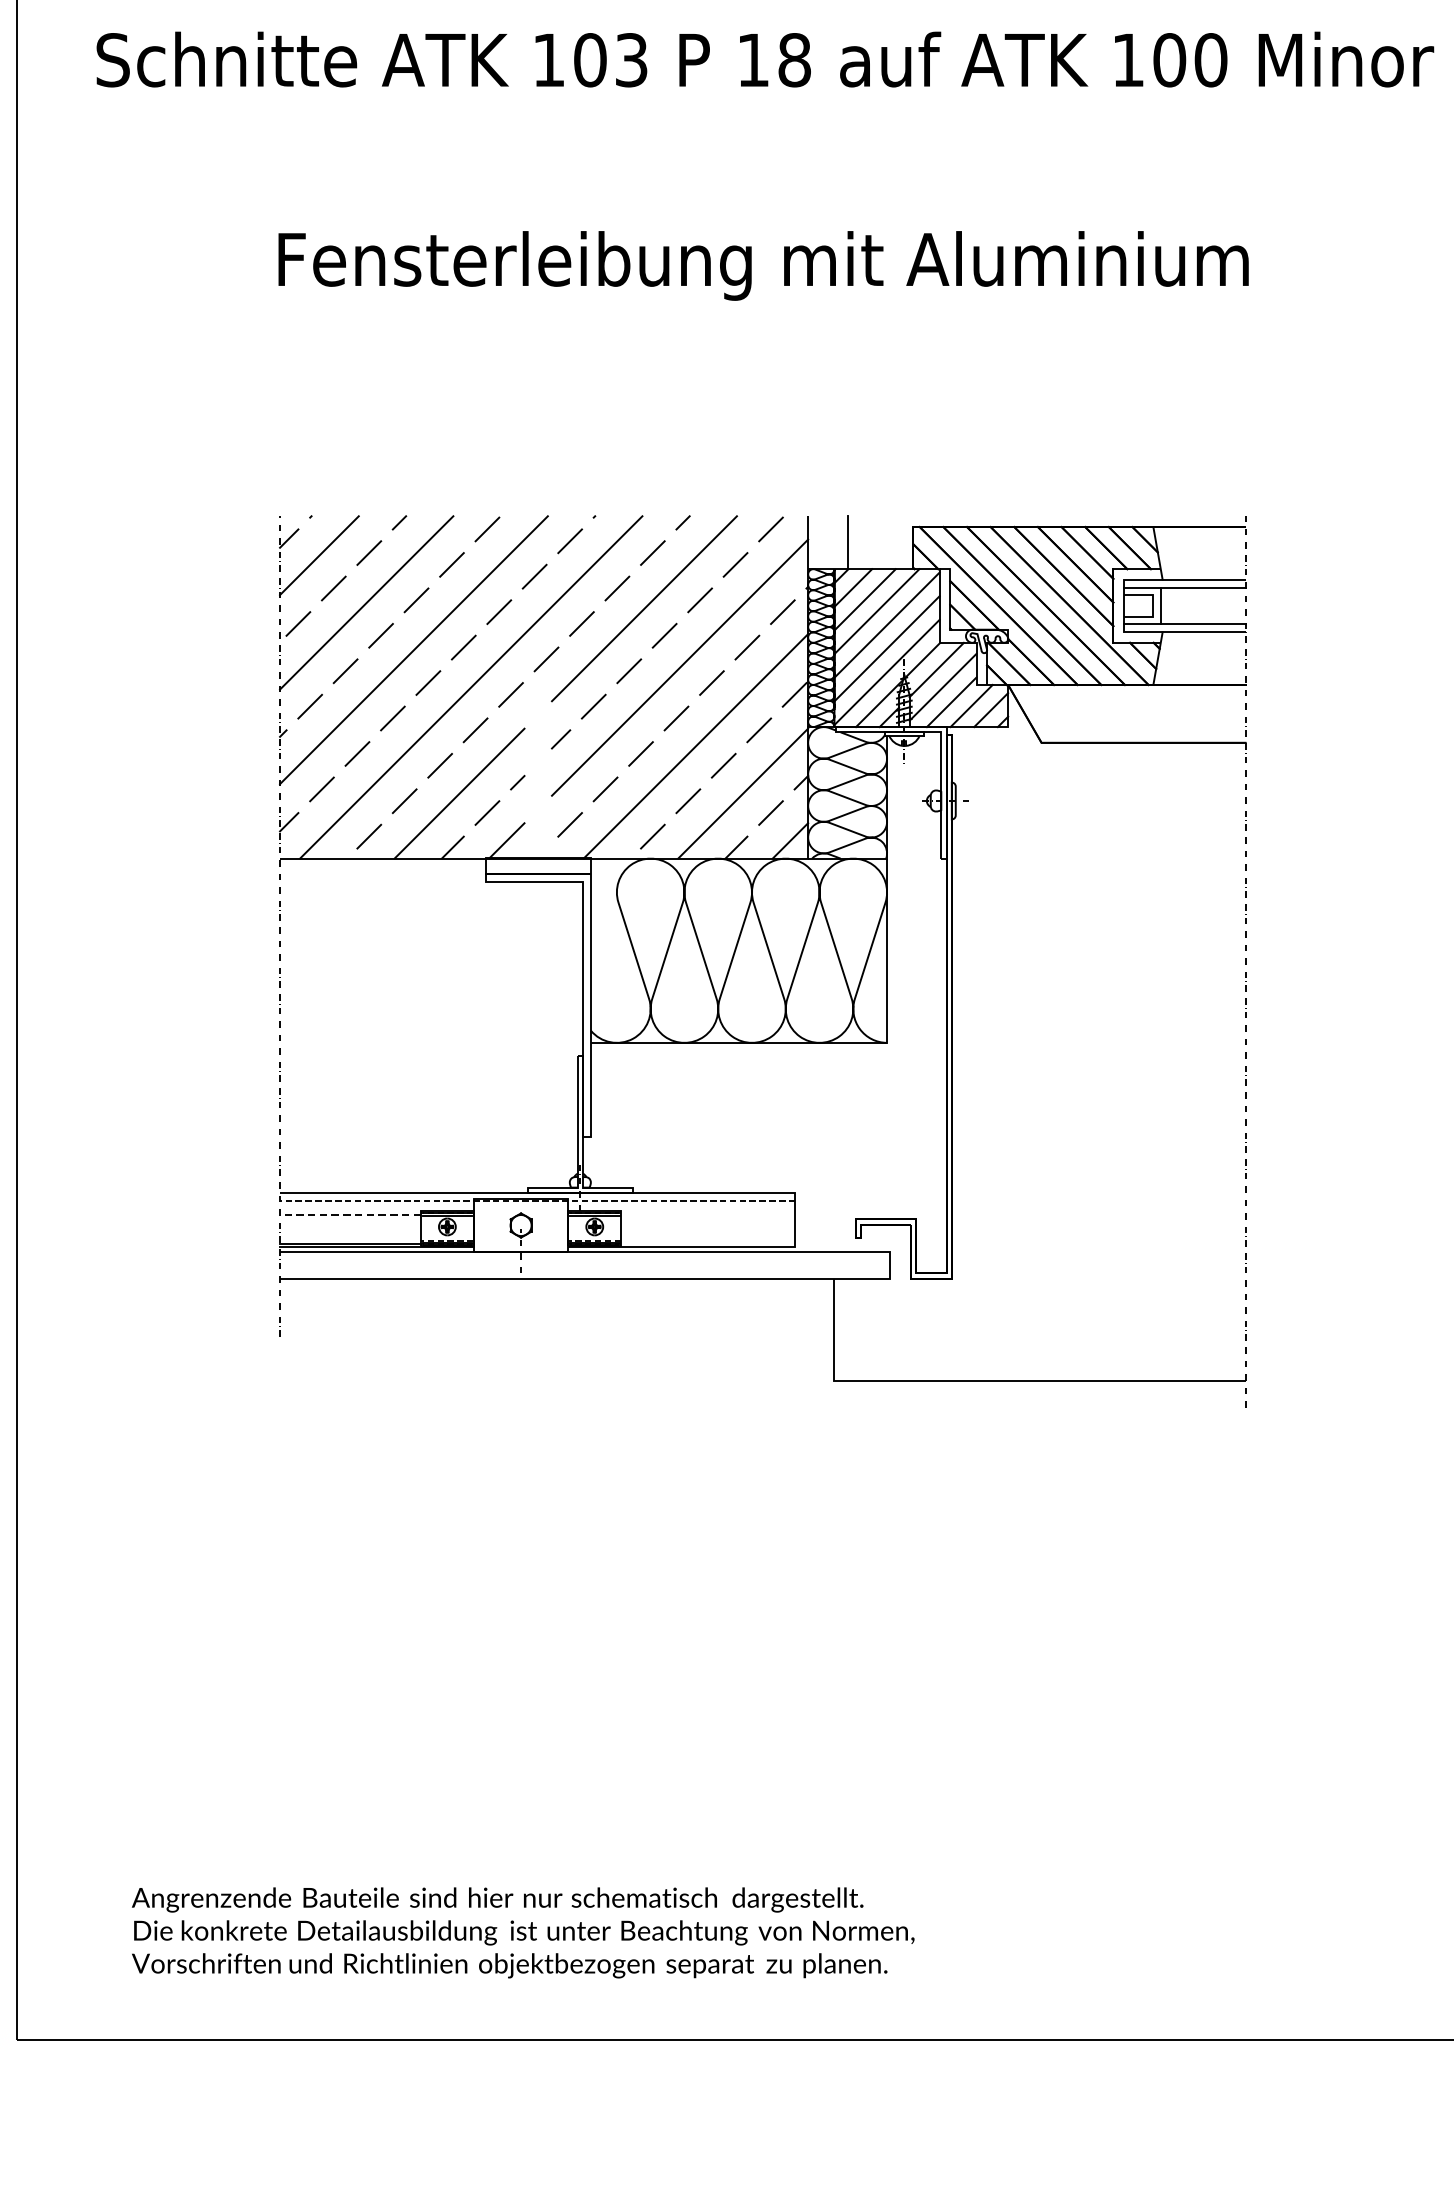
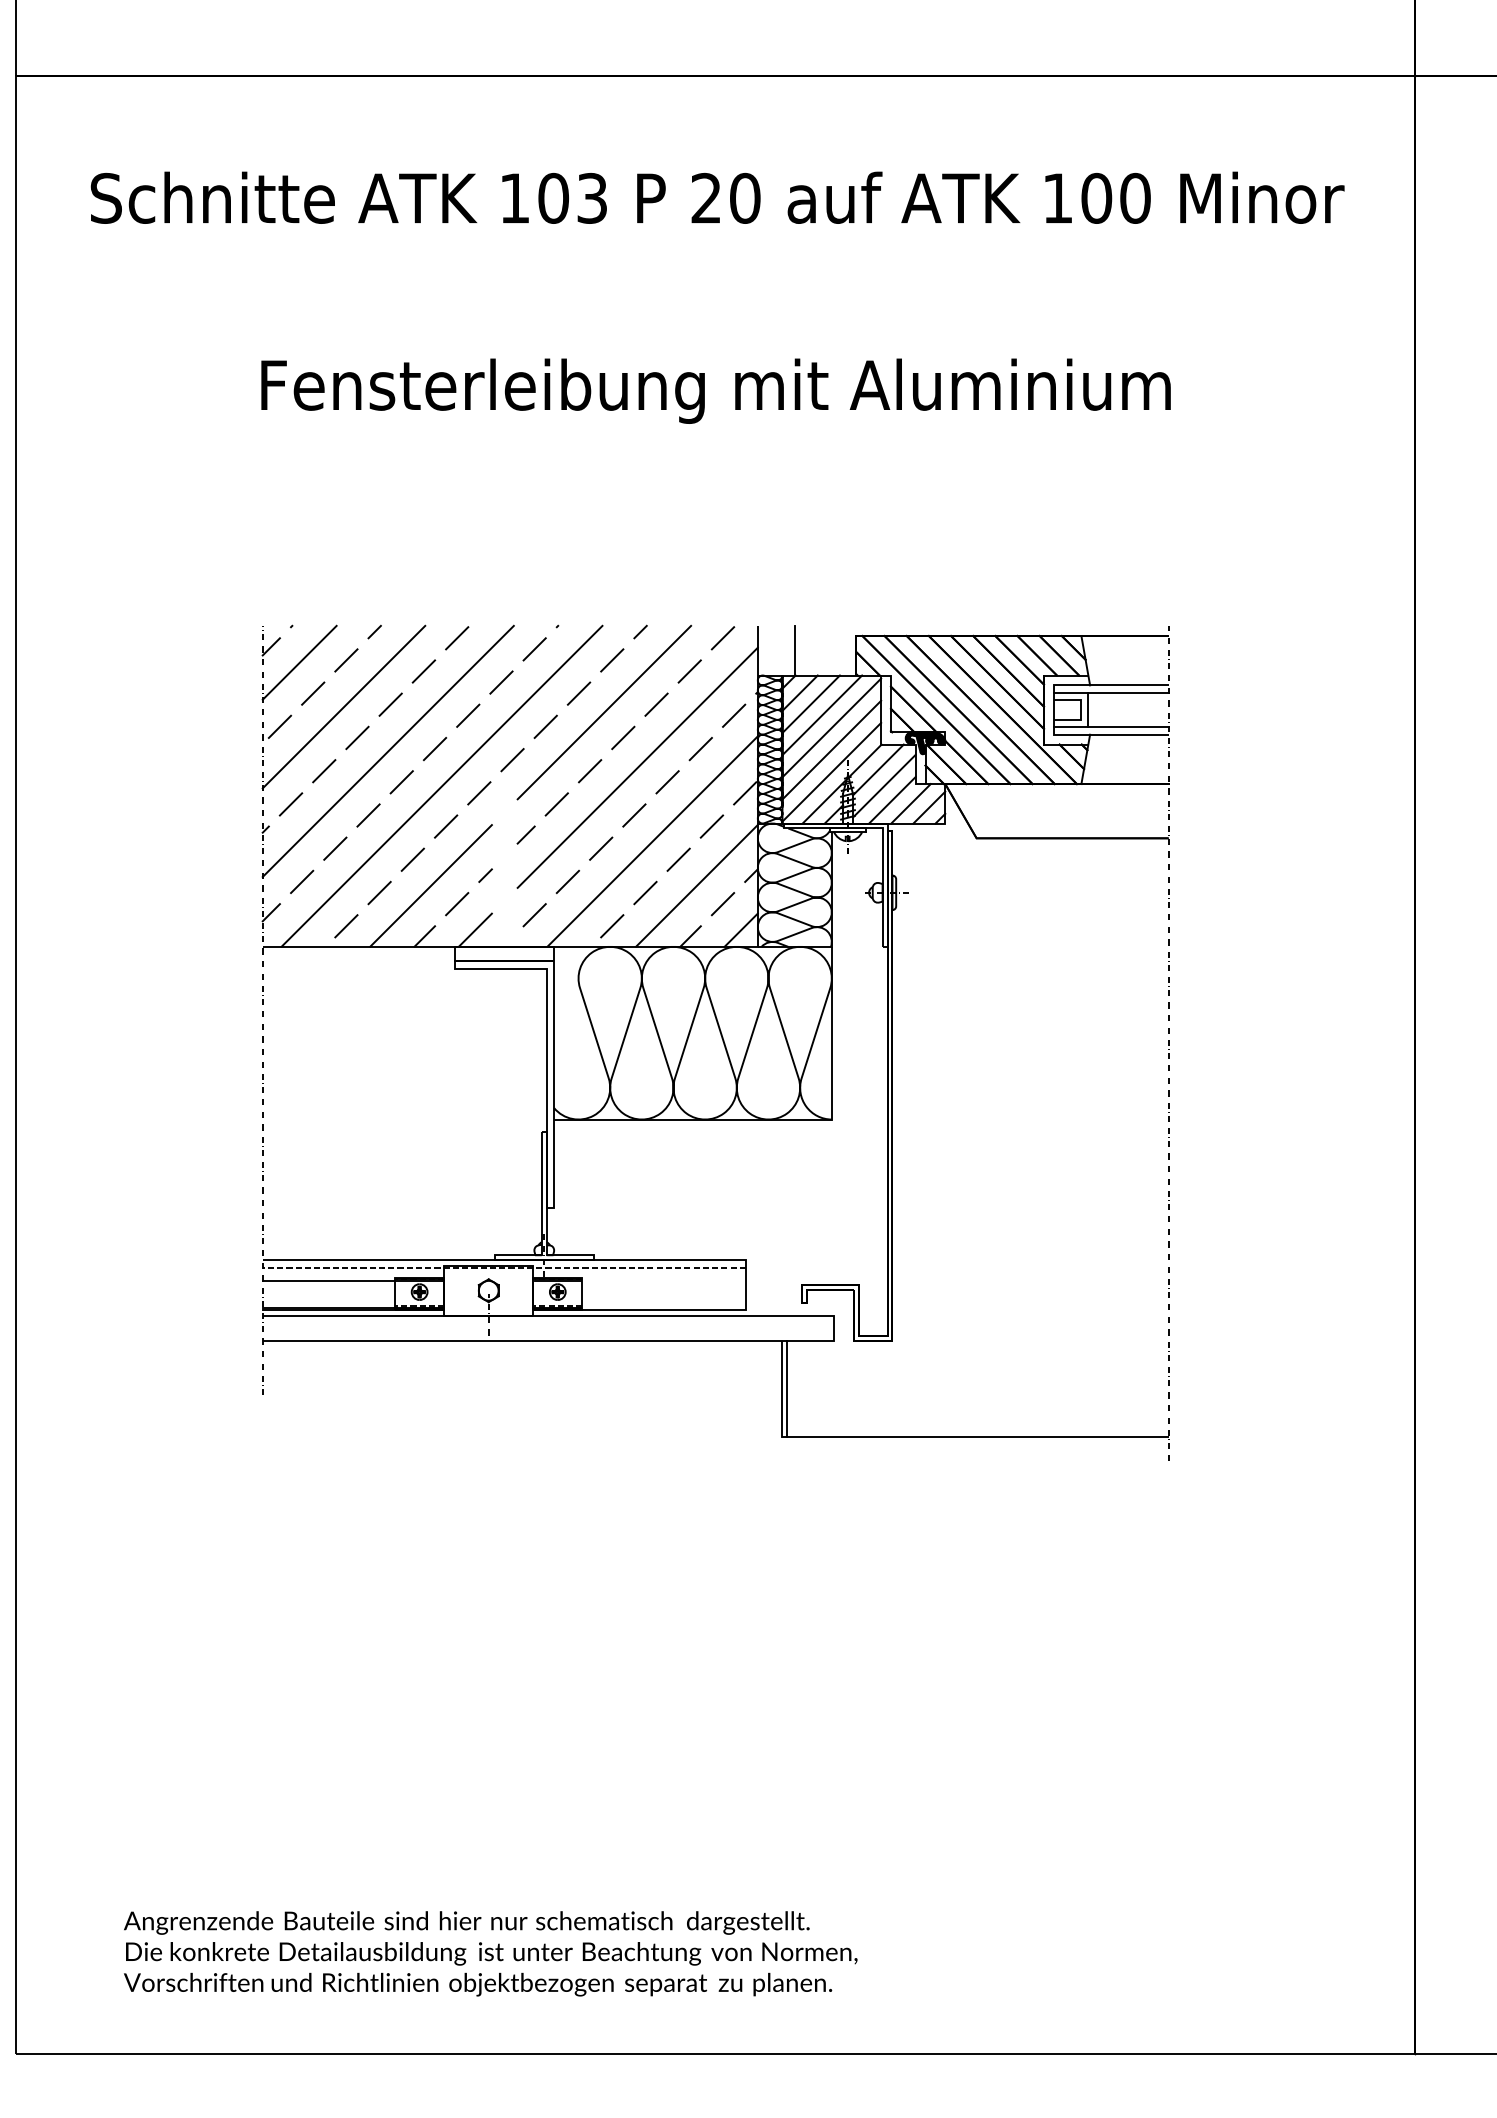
text: (773, 59) -> (725, 197), 18 -> 20
hatch: (987, 641) -> (925, 743), added
line: (350, 1214) -> (328, 1280), dashed -> solid
line: (839, 1329) -> (787, 1388), added

